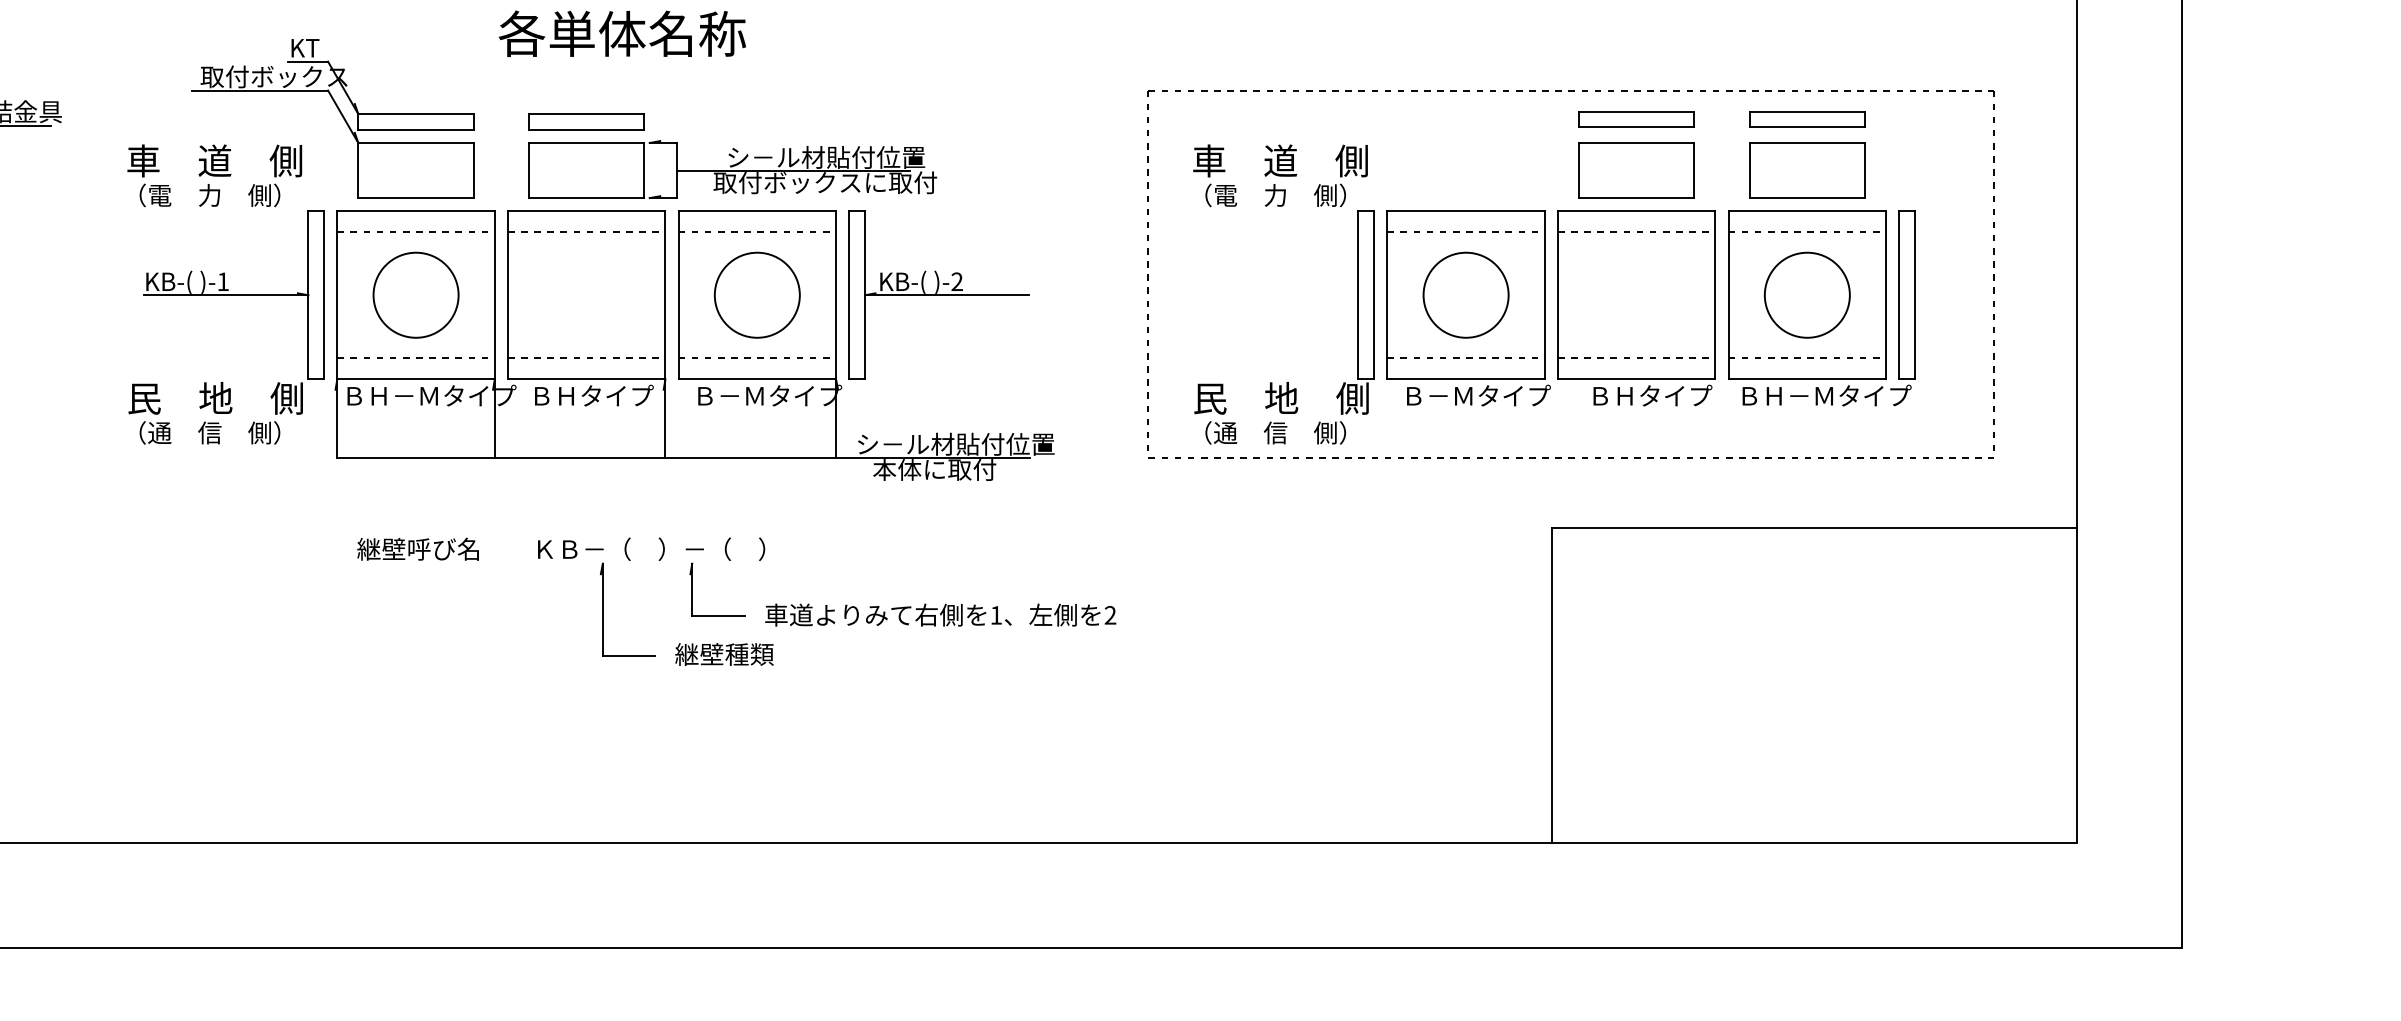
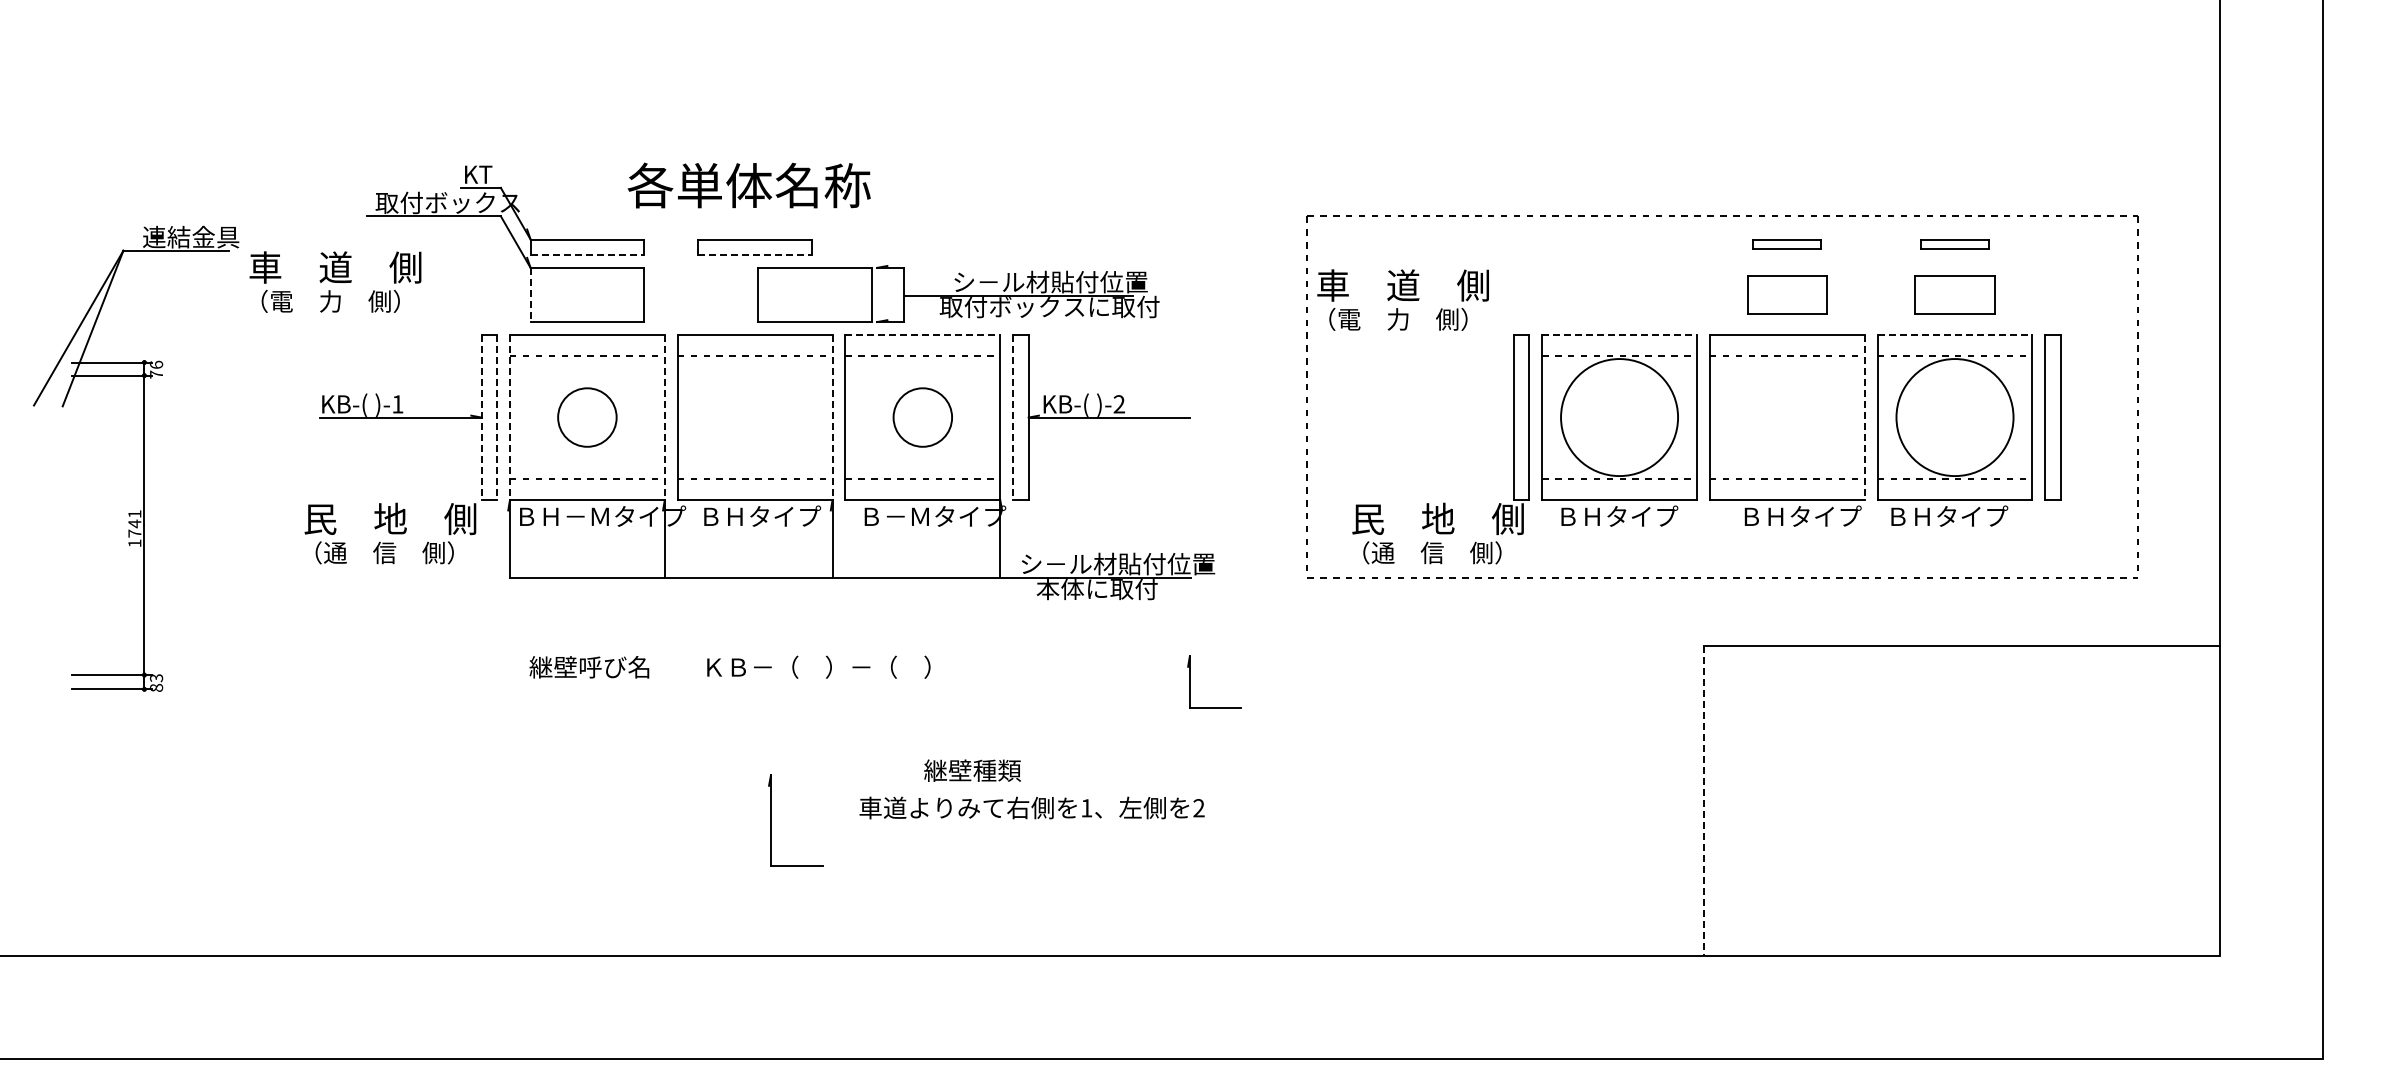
text: (621, 33) -> (748, 185), moved
part: (1636, 119) -> (1787, 244), size x0.6
part: (1806, 119) -> (1954, 244), size x0.6
line: (416, 130) -> (587, 255), solid -> dashed
line: (587, 130) -> (755, 255), solid -> dashed
part: (732, 169) -> (958, 293), moved
part: (1636, 170) -> (1787, 294), size x0.7
part: (1806, 170) -> (1954, 294), size x0.7
line: (358, 171) -> (530, 295), solid -> dashed
text: (214, 175) -> (335, 281), moved
text: (1279, 175) -> (1402, 299), moved
line: (758, 210) -> (923, 334), solid -> dashed
line: (1467, 210) -> (1620, 334), solid -> dashed
line: (1807, 210) -> (1955, 334), solid -> dashed
line: (308, 295) -> (481, 417), solid -> dashed
line: (324, 295) -> (497, 417), solid -> dashed
line: (336, 295) -> (509, 417), solid -> dashed
circle: (416, 295) -> (587, 417), size x0.7
line: (494, 295) -> (664, 417), solid -> dashed
line: (665, 295) -> (832, 417), solid -> dashed
circle: (756, 295) -> (922, 417), size x0.7
line: (849, 295) -> (1013, 417), solid -> dashed
circle: (1466, 295) -> (1619, 417), size x1.4
line: (1715, 295) -> (1864, 417), solid -> dashed
circle: (1806, 295) -> (1954, 417), size x1.4
text: (1489, 394) -> (1642, 515), Ｂ－Ｍタイプ -> ＢＨタイプ
text: (1850, 394) -> (1997, 515), ＢＨ－Ｍタイプ -> ＢＨタイプ
part: (692, 589) -> (1190, 681), moved
part: (603, 609) -> (771, 820), moved
text: (940, 614) -> (1031, 807), moved
text: (724, 654) -> (972, 770), moved
line: (1551, 685) -> (1703, 801), solid -> dashed

